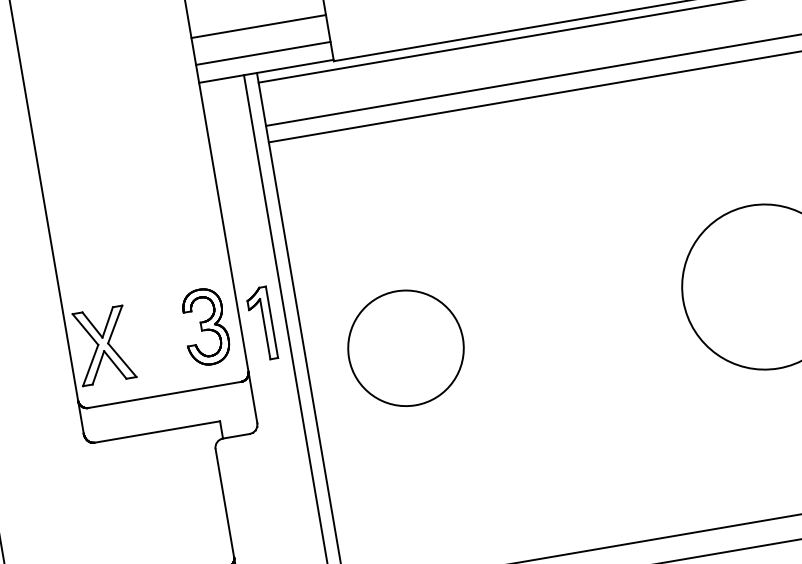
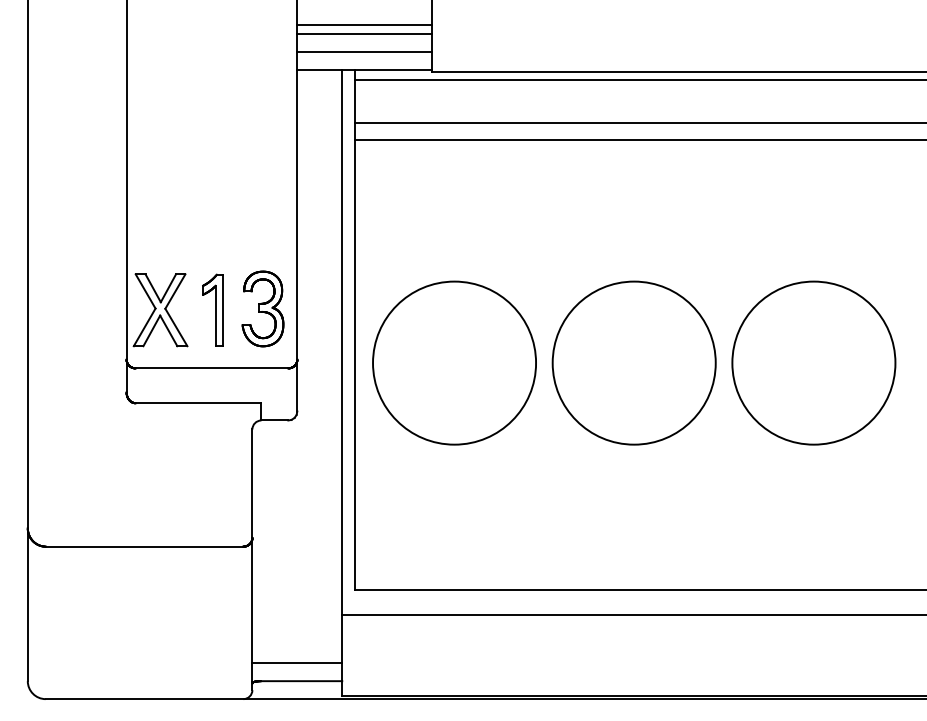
line: (260, 35) -> (364, 34), added
circle: (584, 317) -> (633, 362), added
part: (260, 323) -> (212, 309), moved
circle: (405, 347) -> (454, 362), size x1.43

